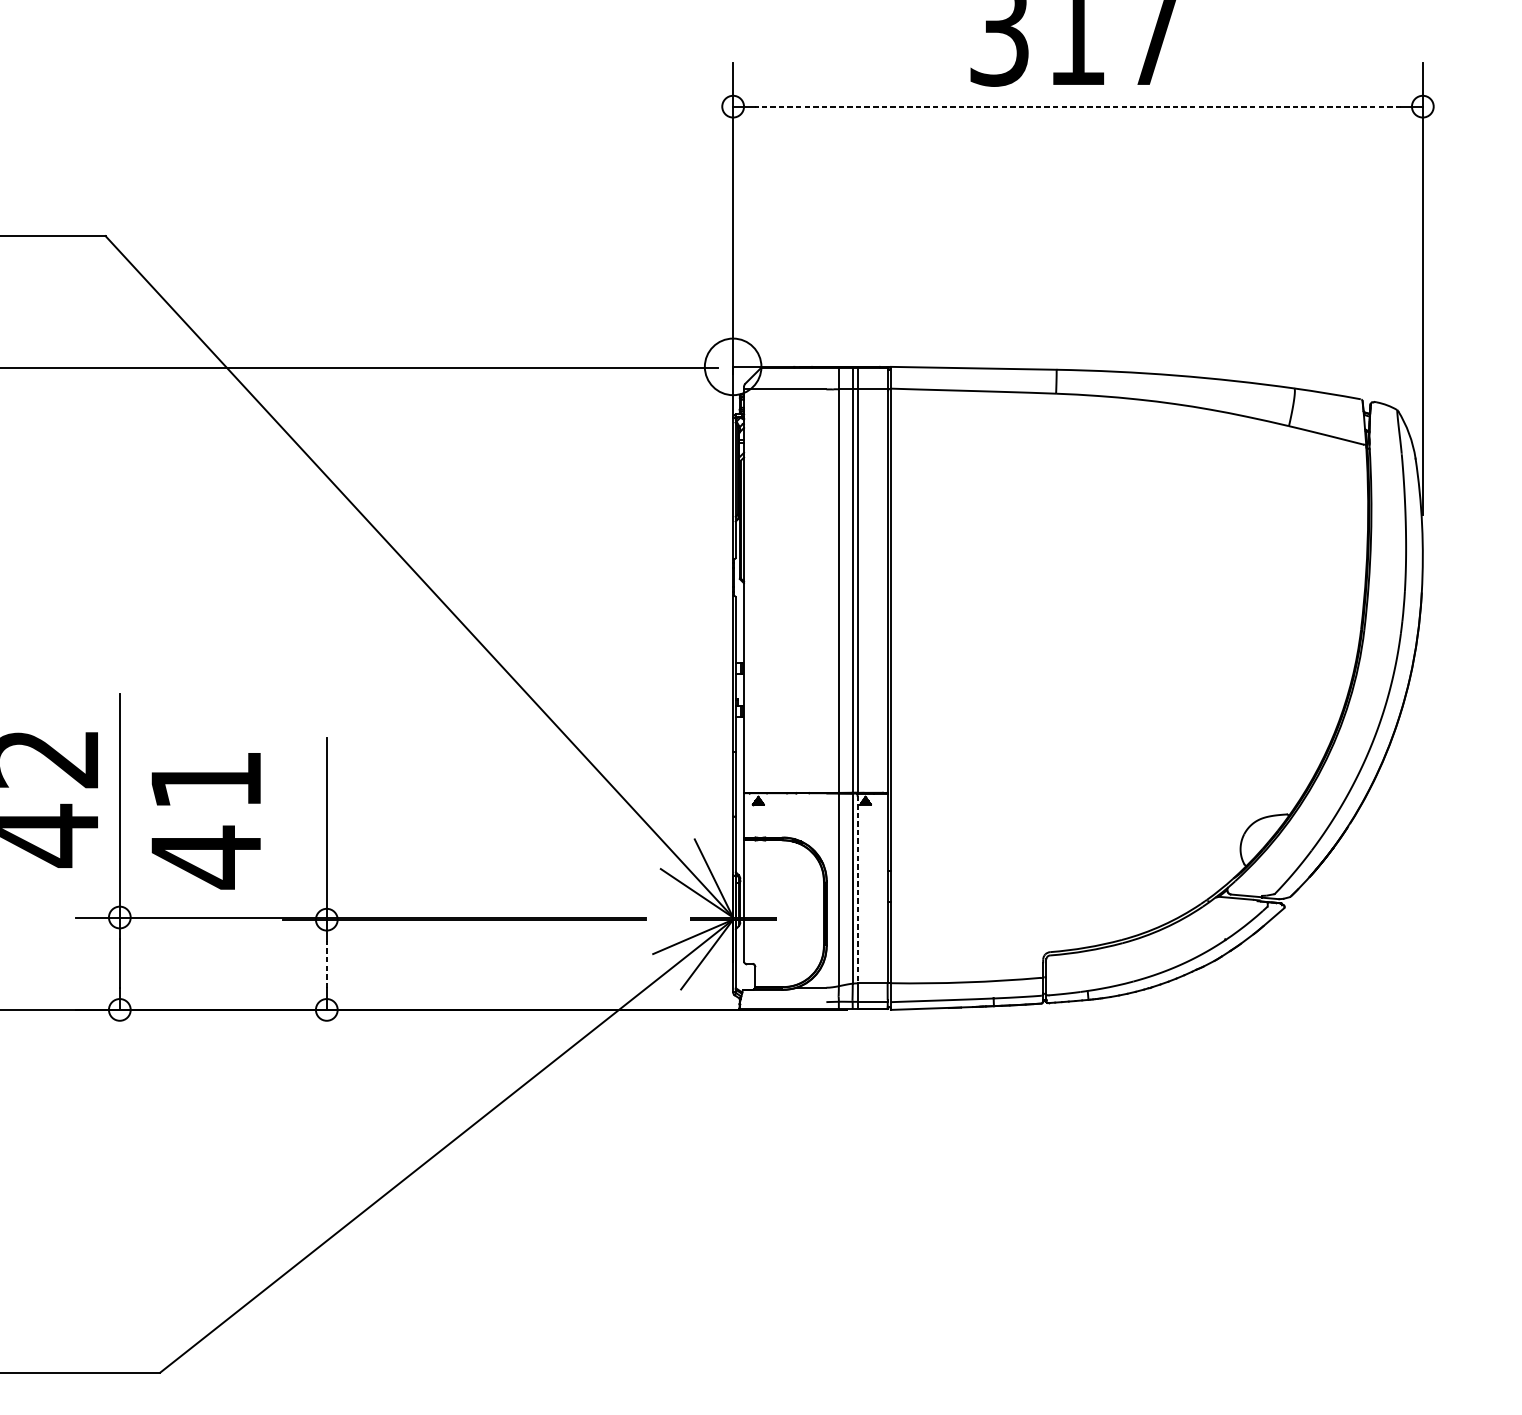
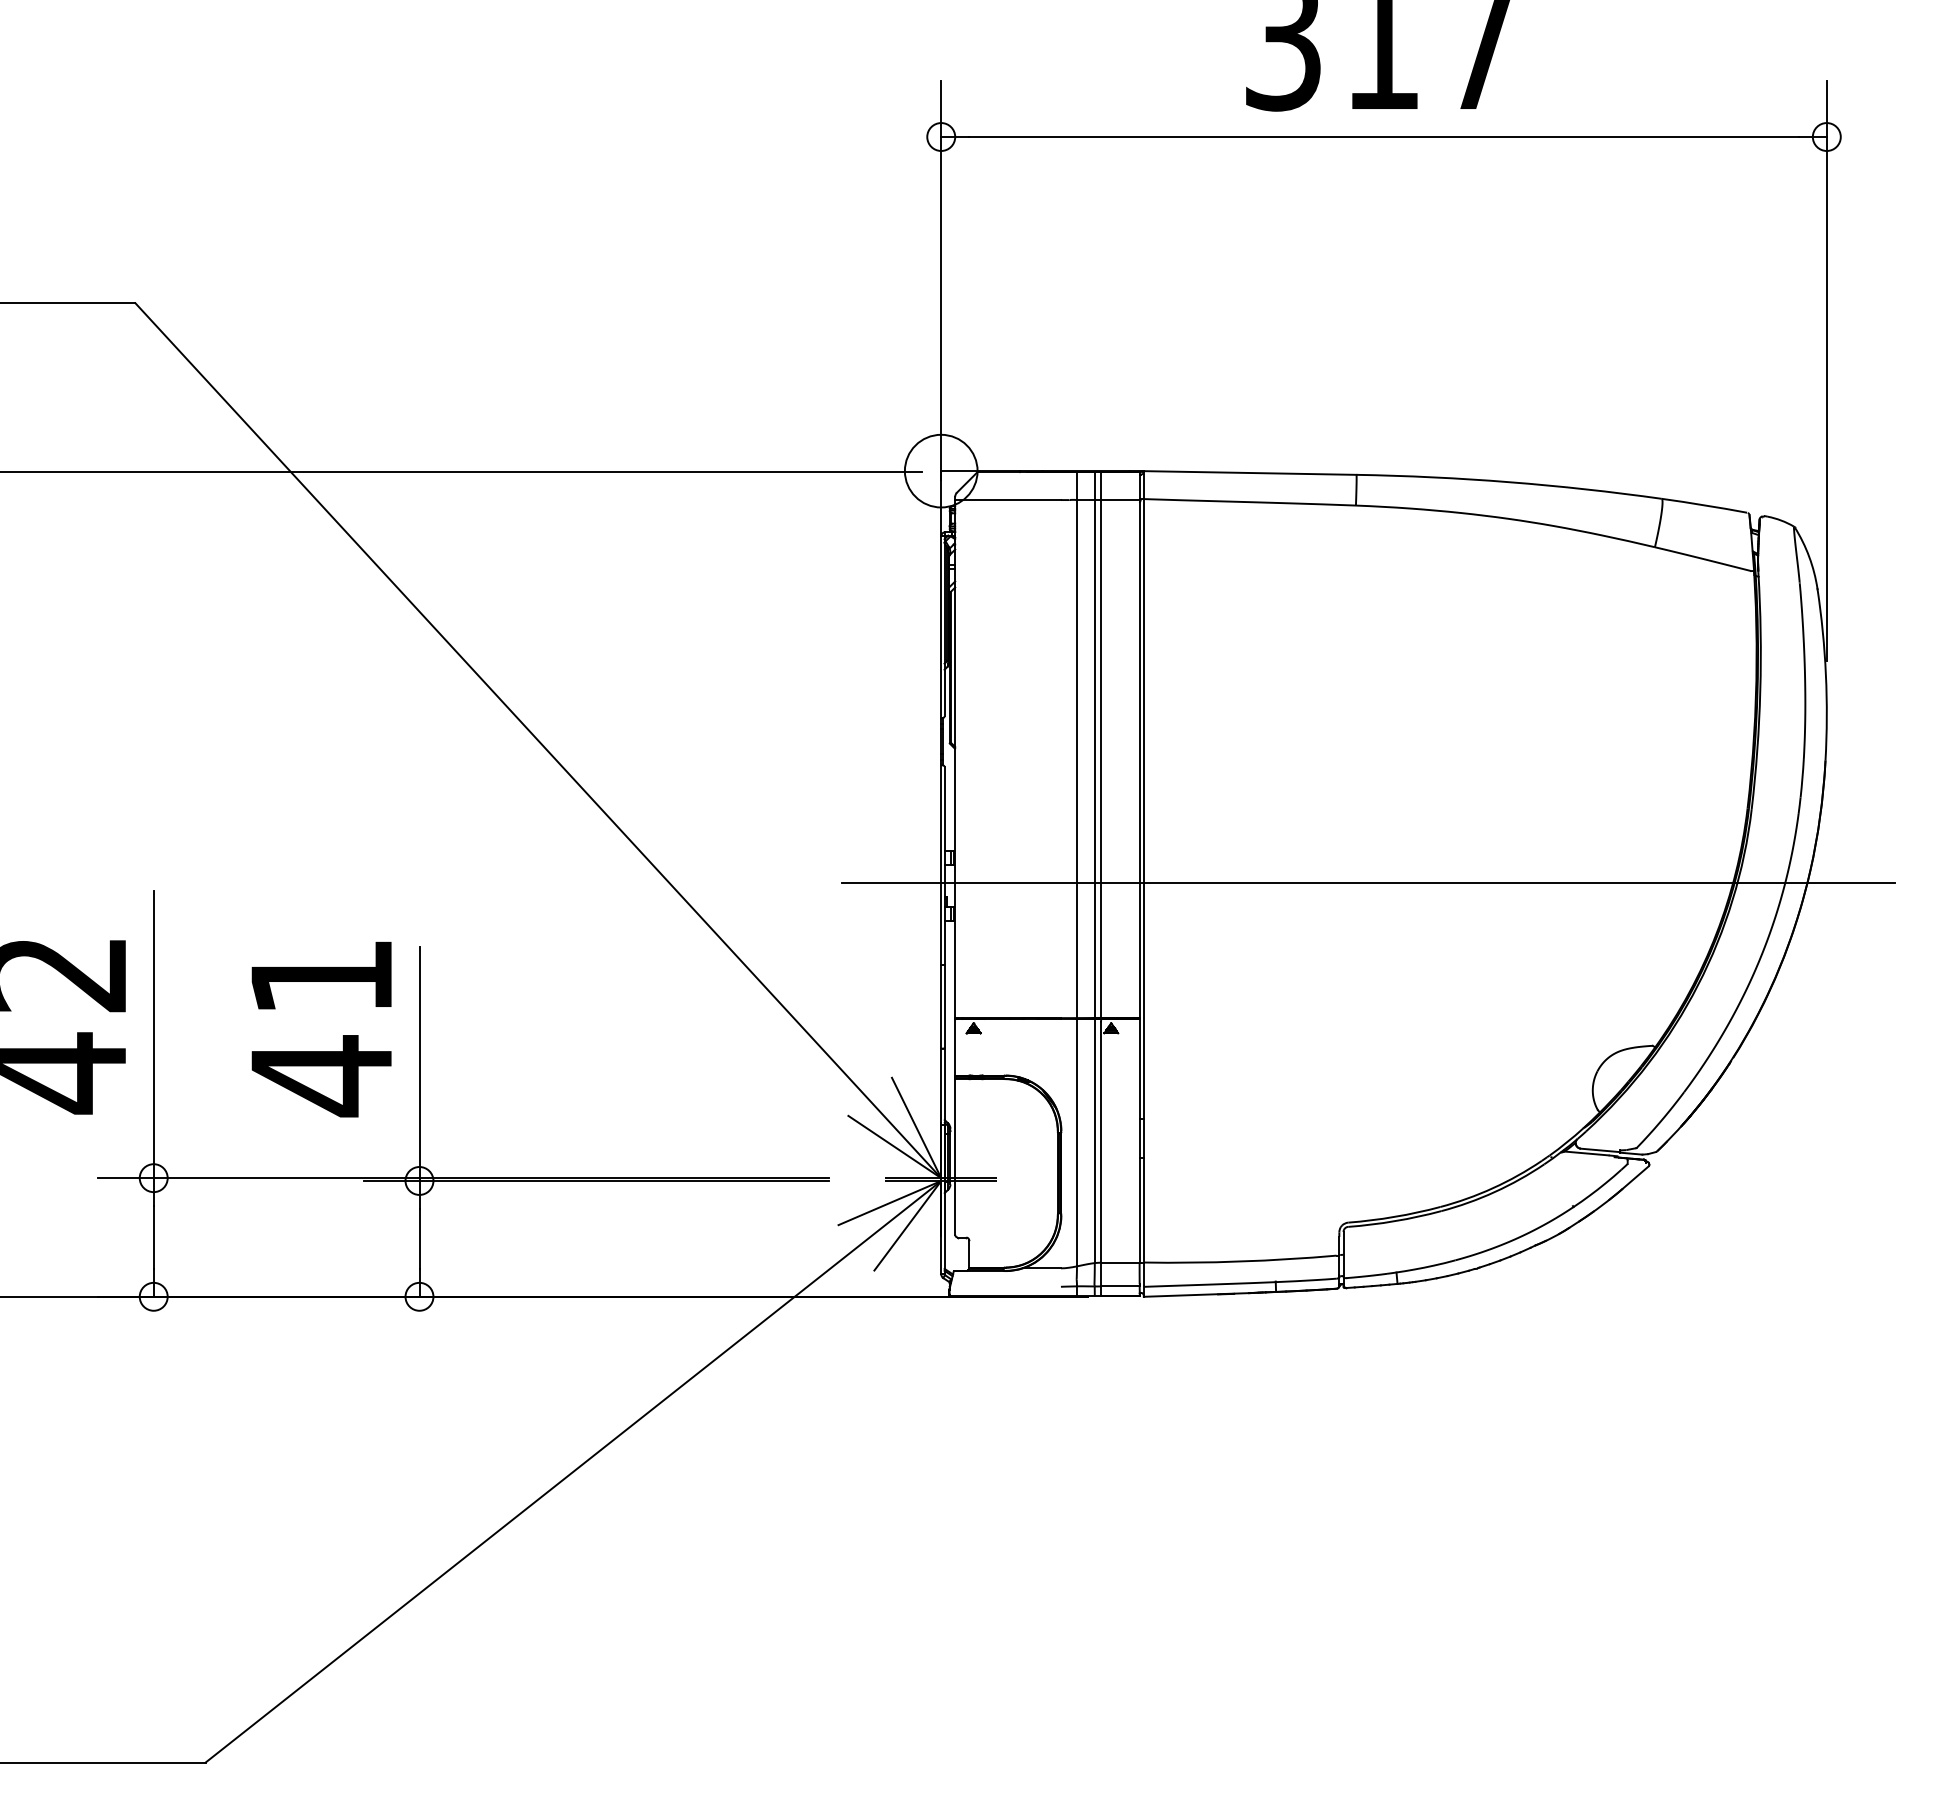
line: (1078, 107) -> (1384, 137), dashed -> solid
line: (1065, 688) -> (1368, 883), added
text: (206, 821) -> (321, 1029), moved
line: (857, 889) -> (1101, 1142), dashed -> solid
line: (326, 964) -> (419, 1238), dashed -> solid

